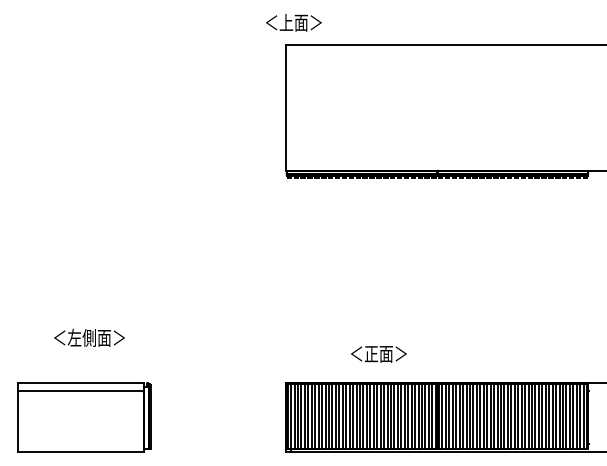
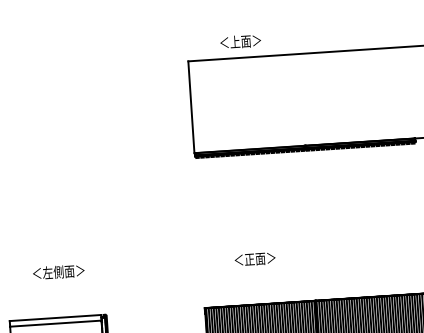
text: (293, 22) -> (240, 41), moved
text: (89, 337) -> (58, 271), moved
text: (378, 354) -> (254, 259), moved

